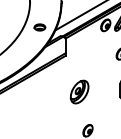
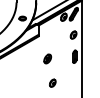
part: (79, 91) -> (47, 58), size x0.62

